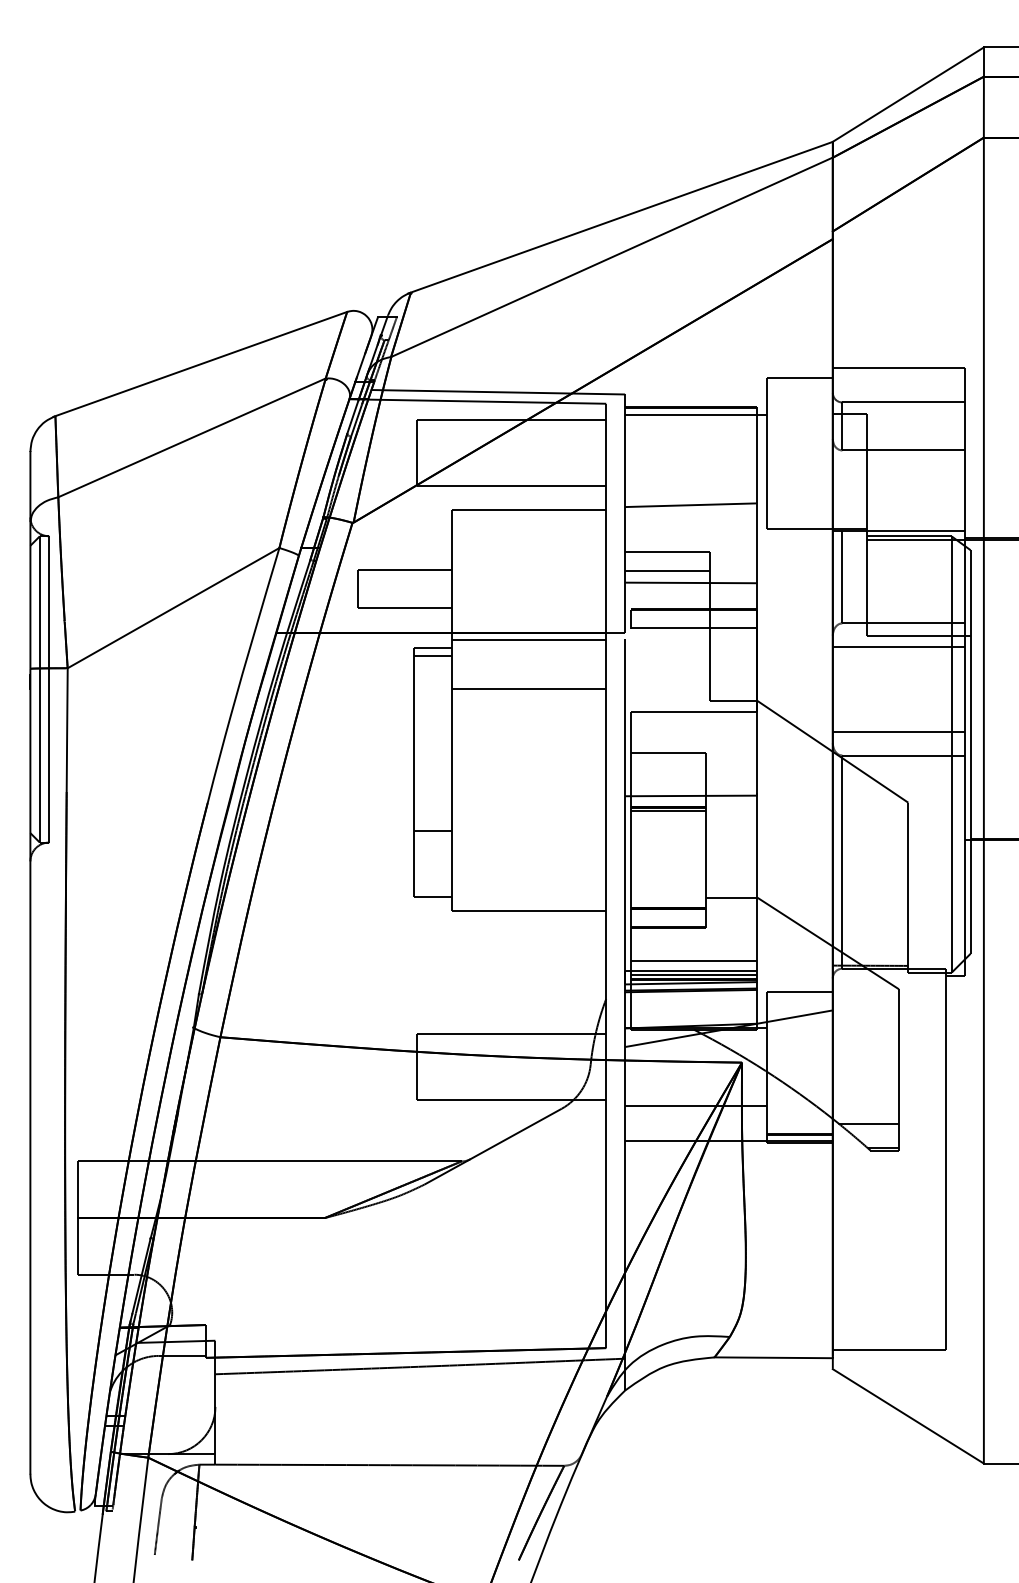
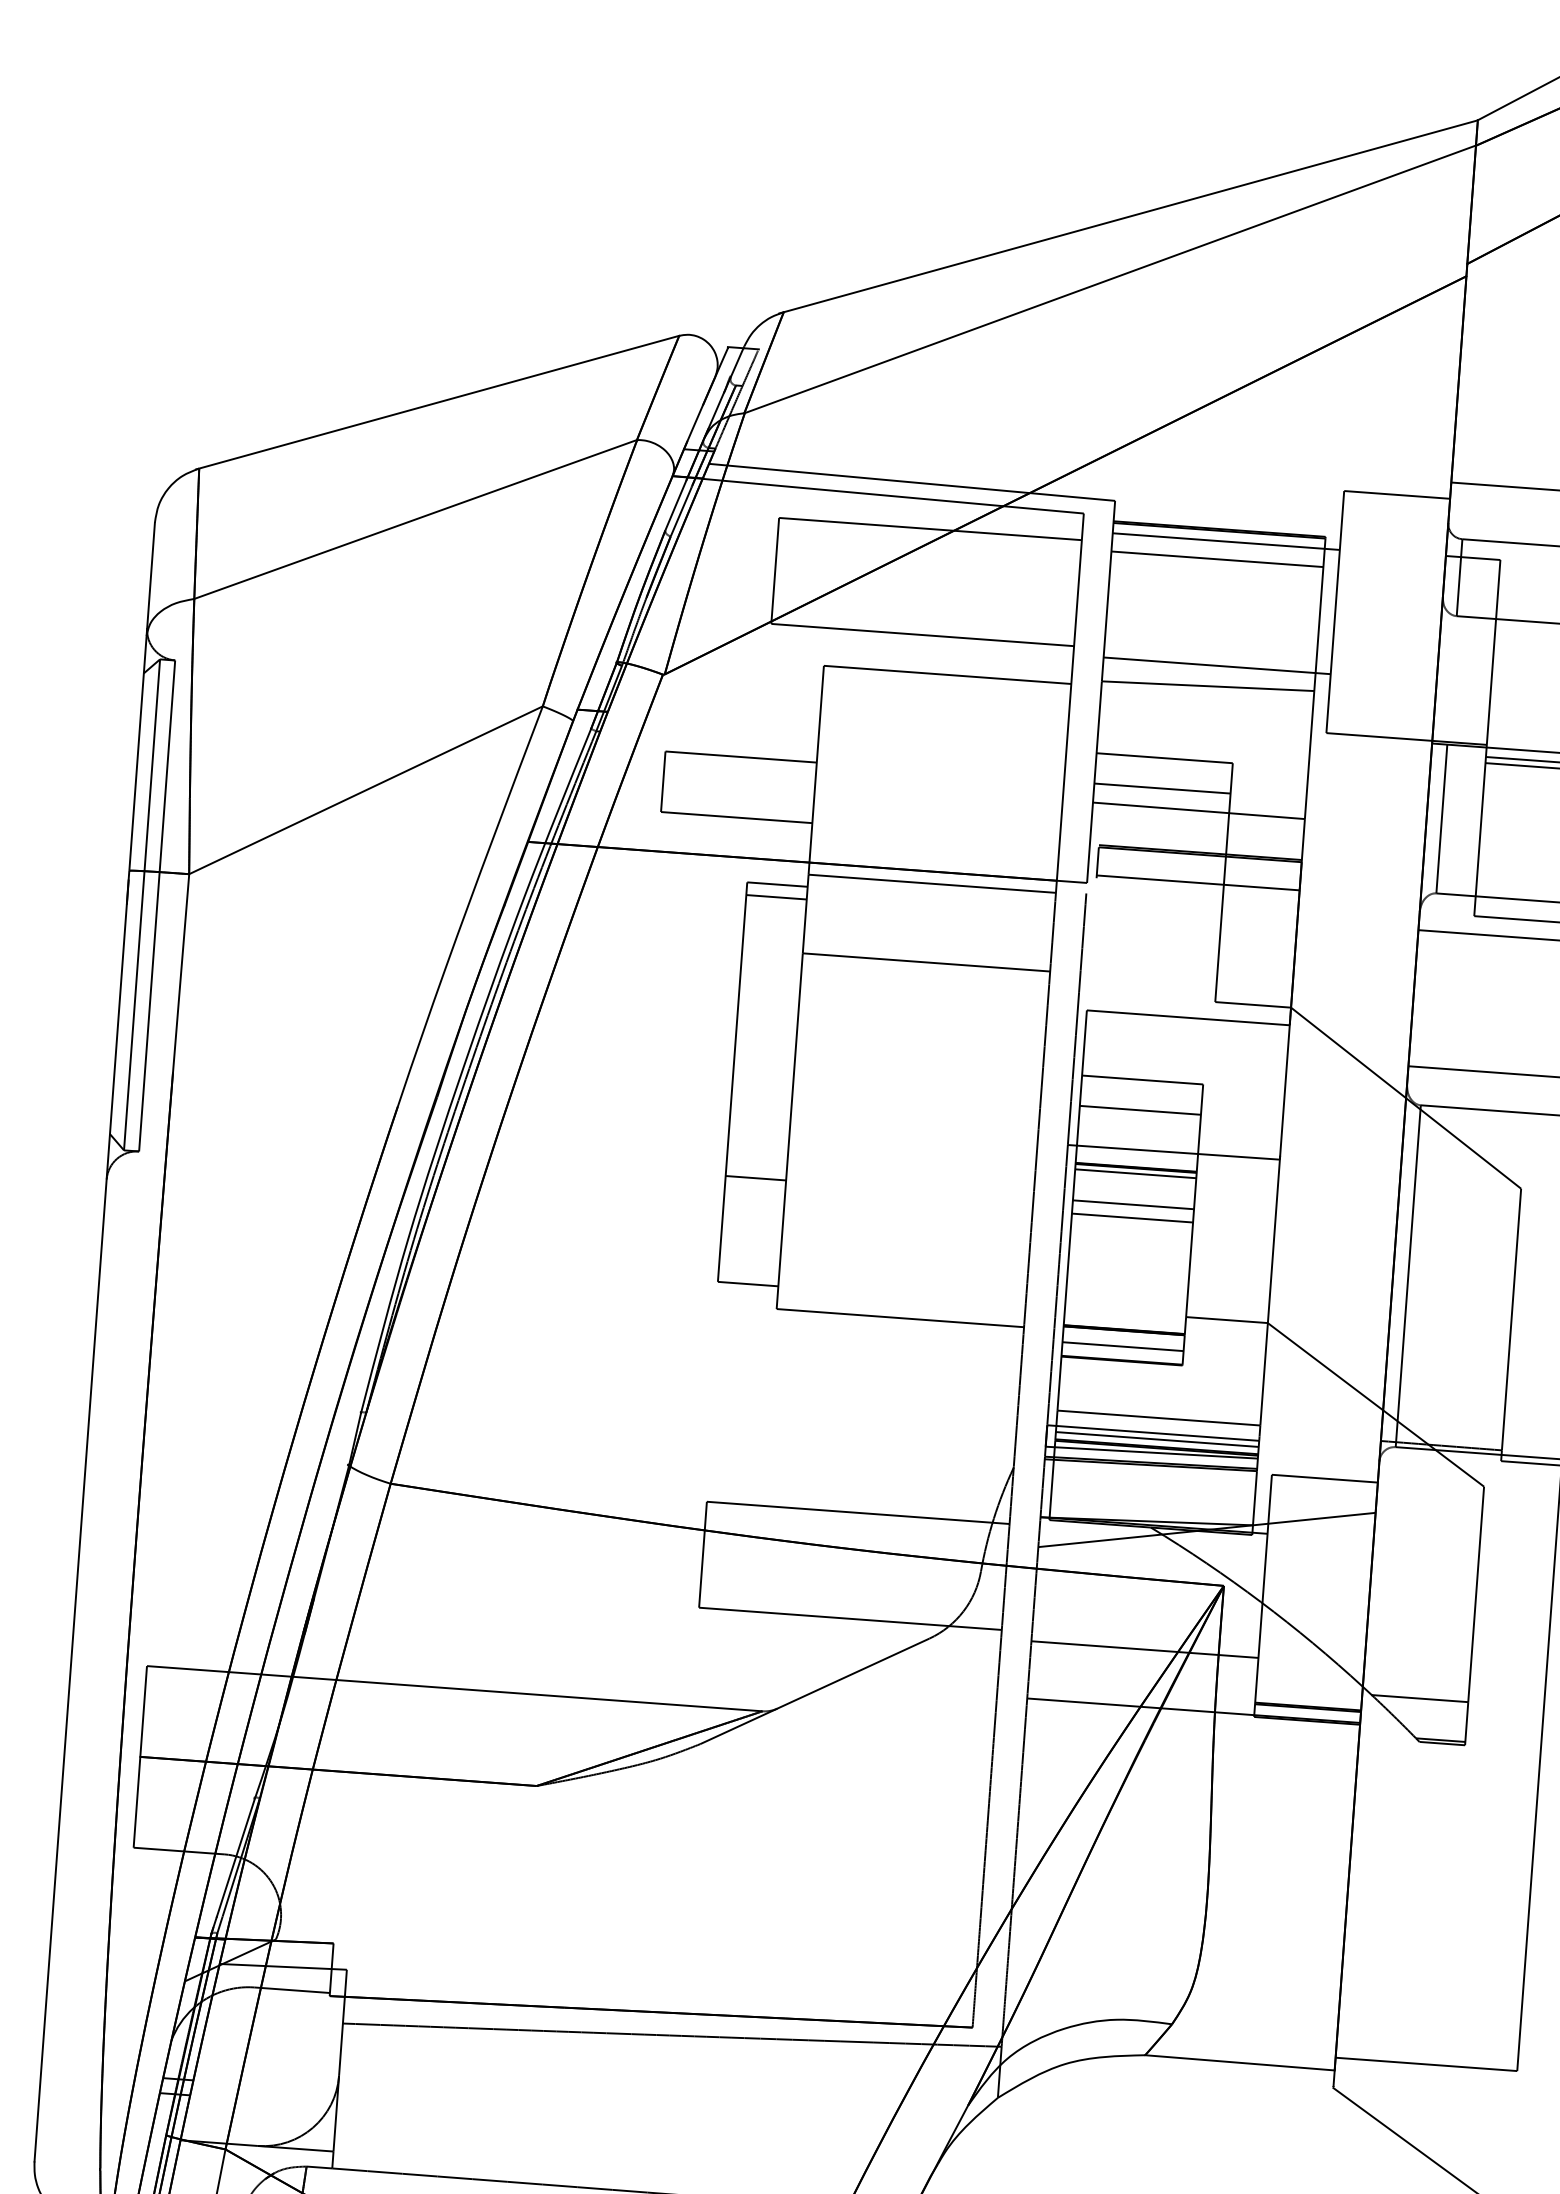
line: (691, 426) -> (1217, 560), added
line: (695, 492) -> (1216, 666), added
line: (668, 771) -> (1140, 1110), added
line: (668, 830) -> (1133, 1205), added
line: (668, 838) -> (1132, 1217), added
line: (668, 918) -> (1123, 1346), added

